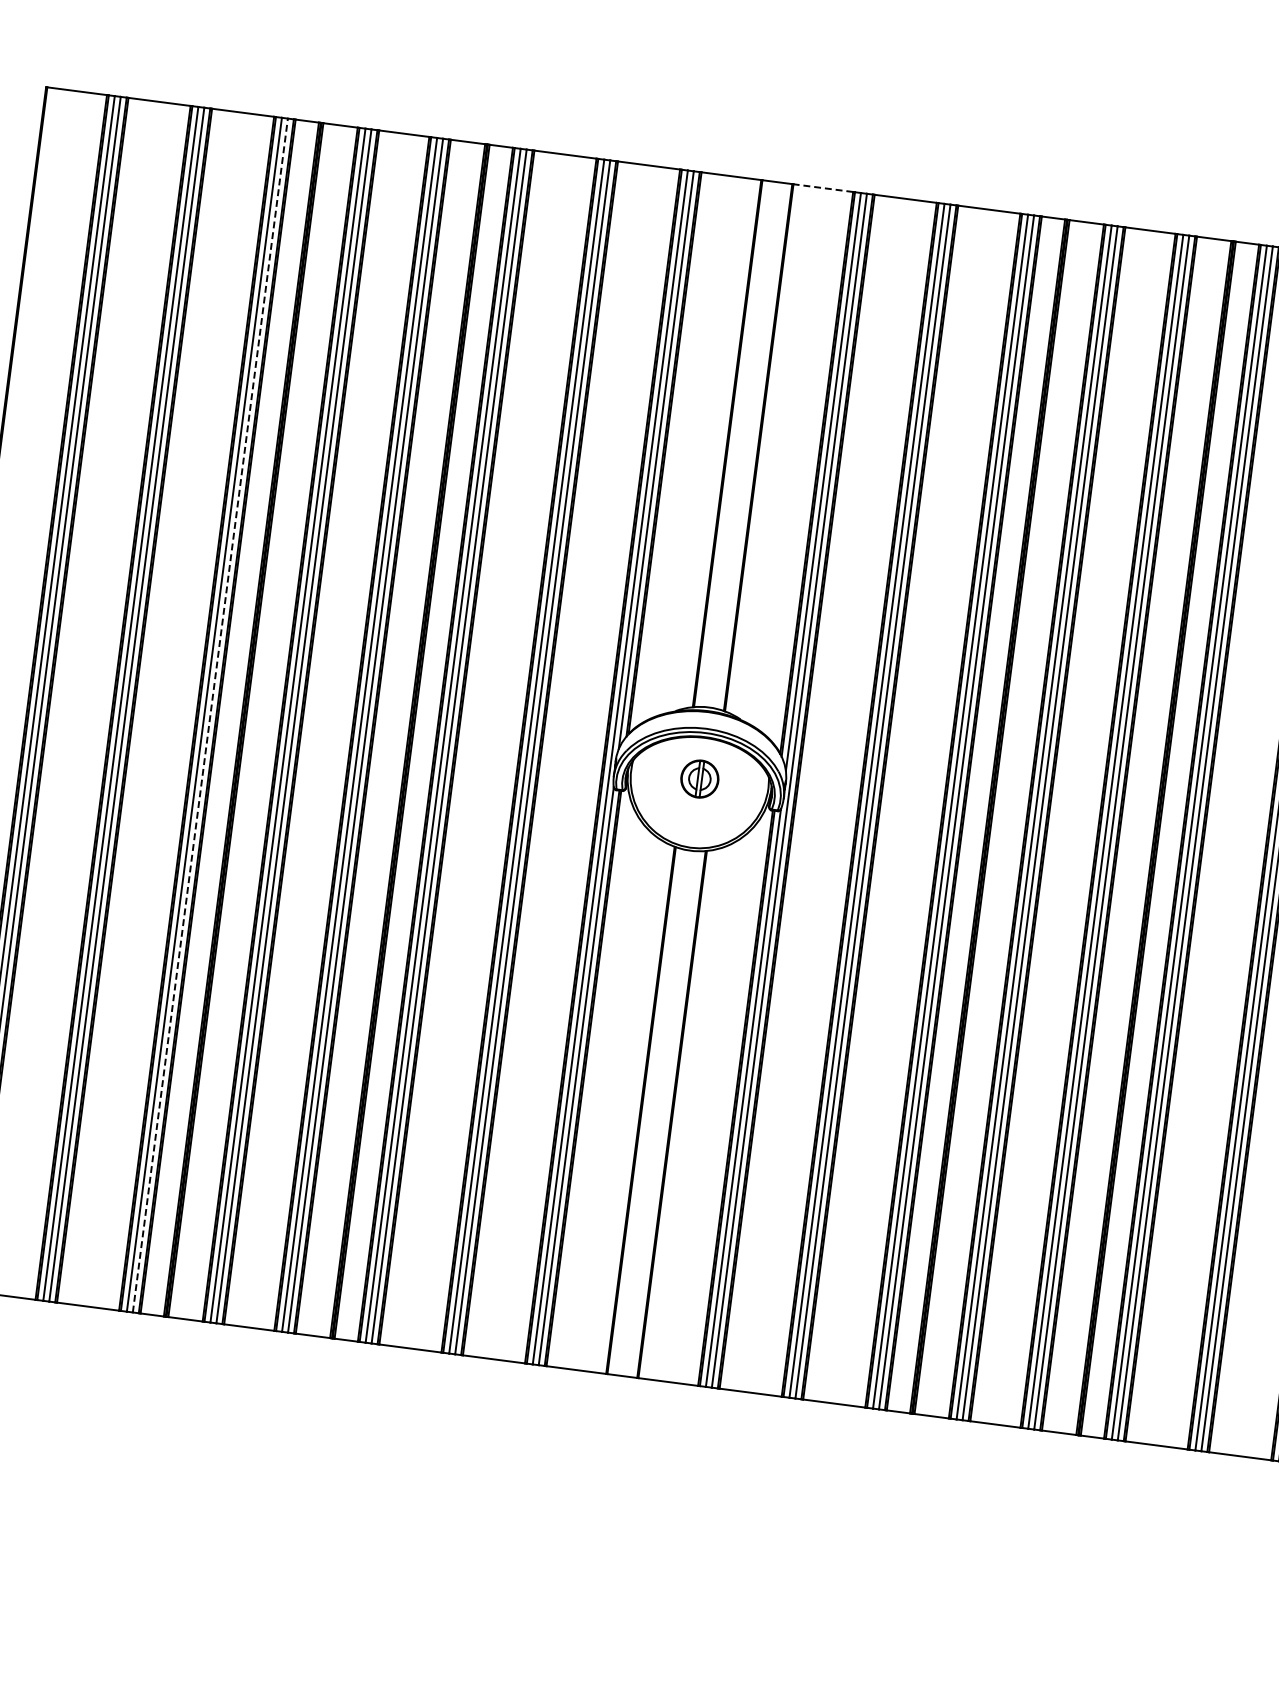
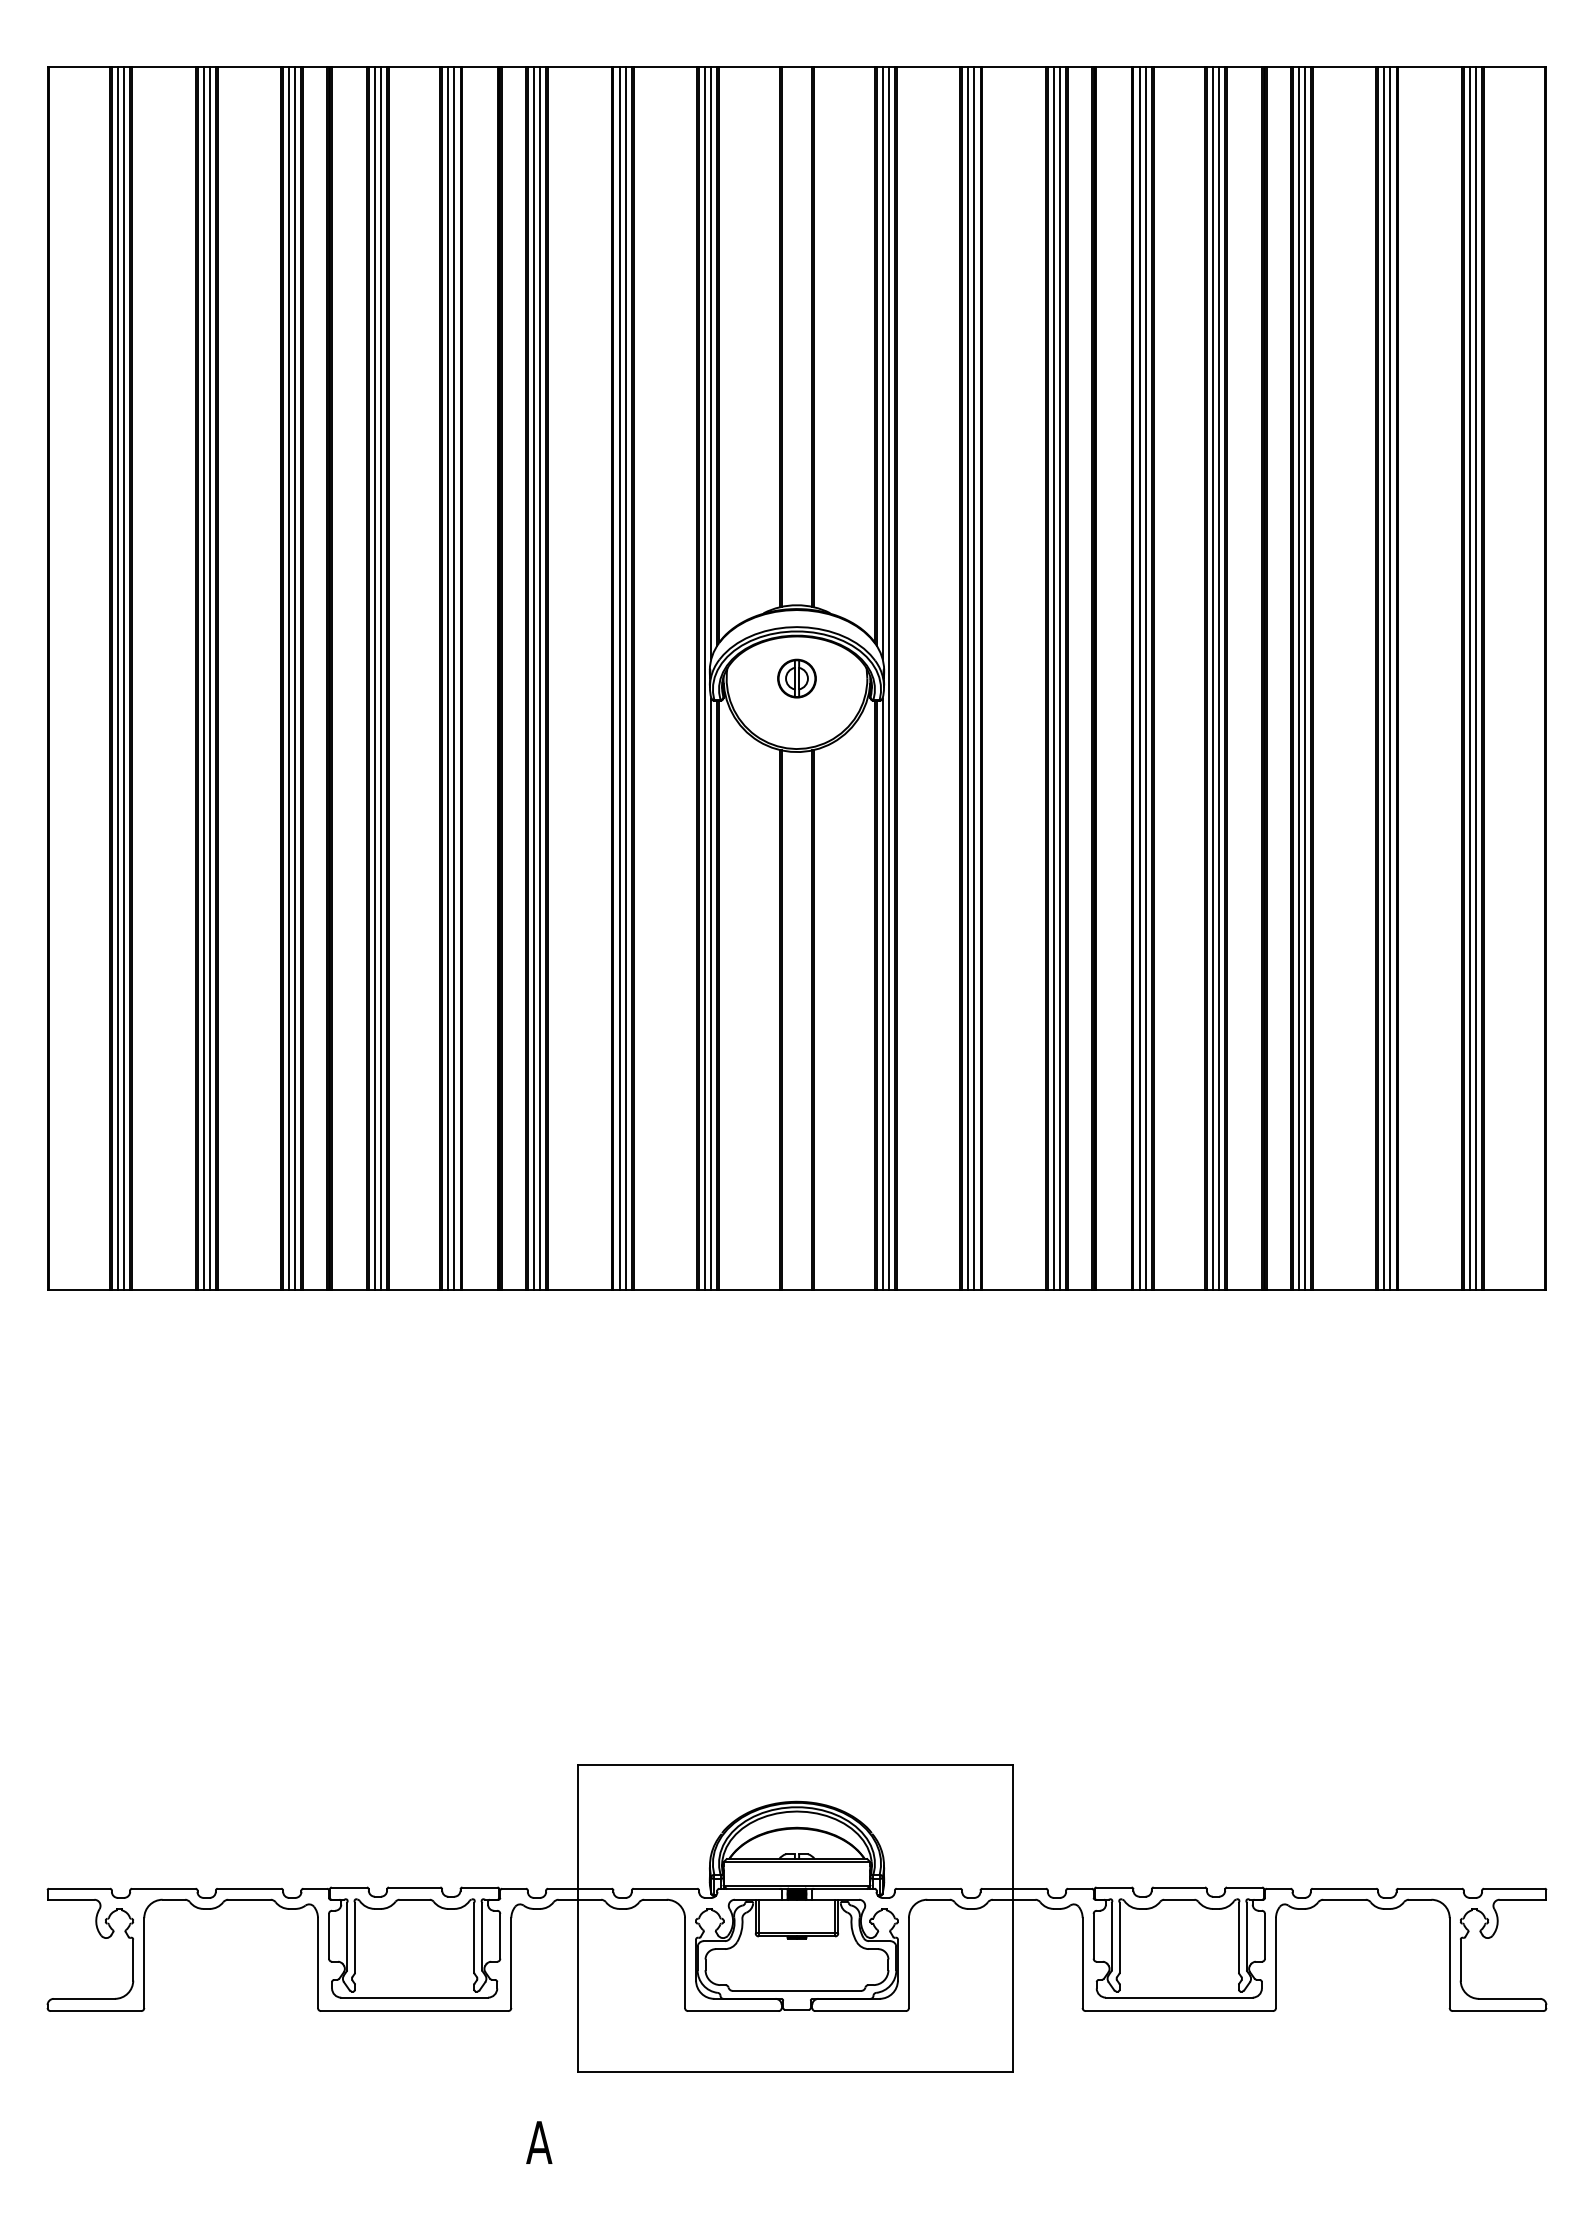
line: (823, 187) -> (844, 66), dashed -> solid
line: (210, 715) -> (295, 678), dashed -> solid

